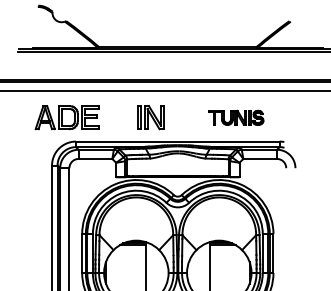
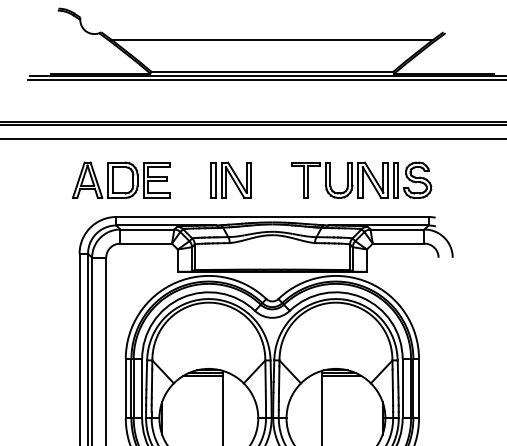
line: (177, 25) -> (271, 39), added
part: (66, 117) -> (120, 180), moved
part: (236, 117) -> (362, 180), size x1.67

